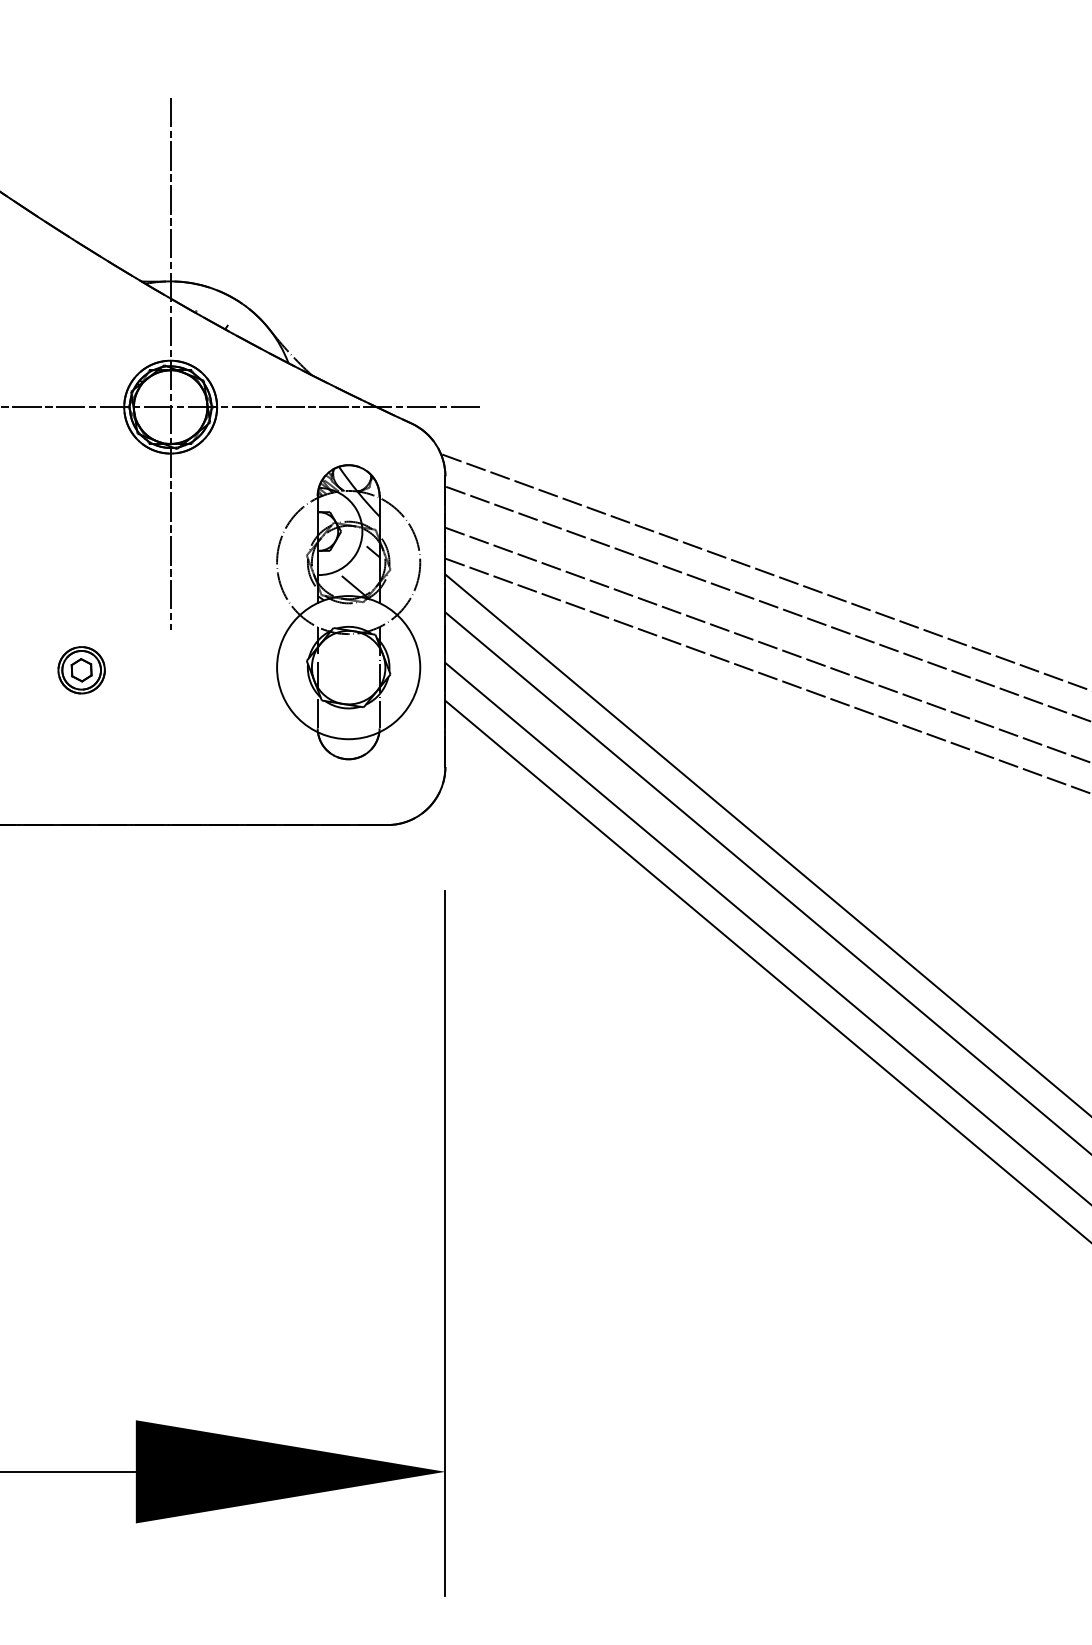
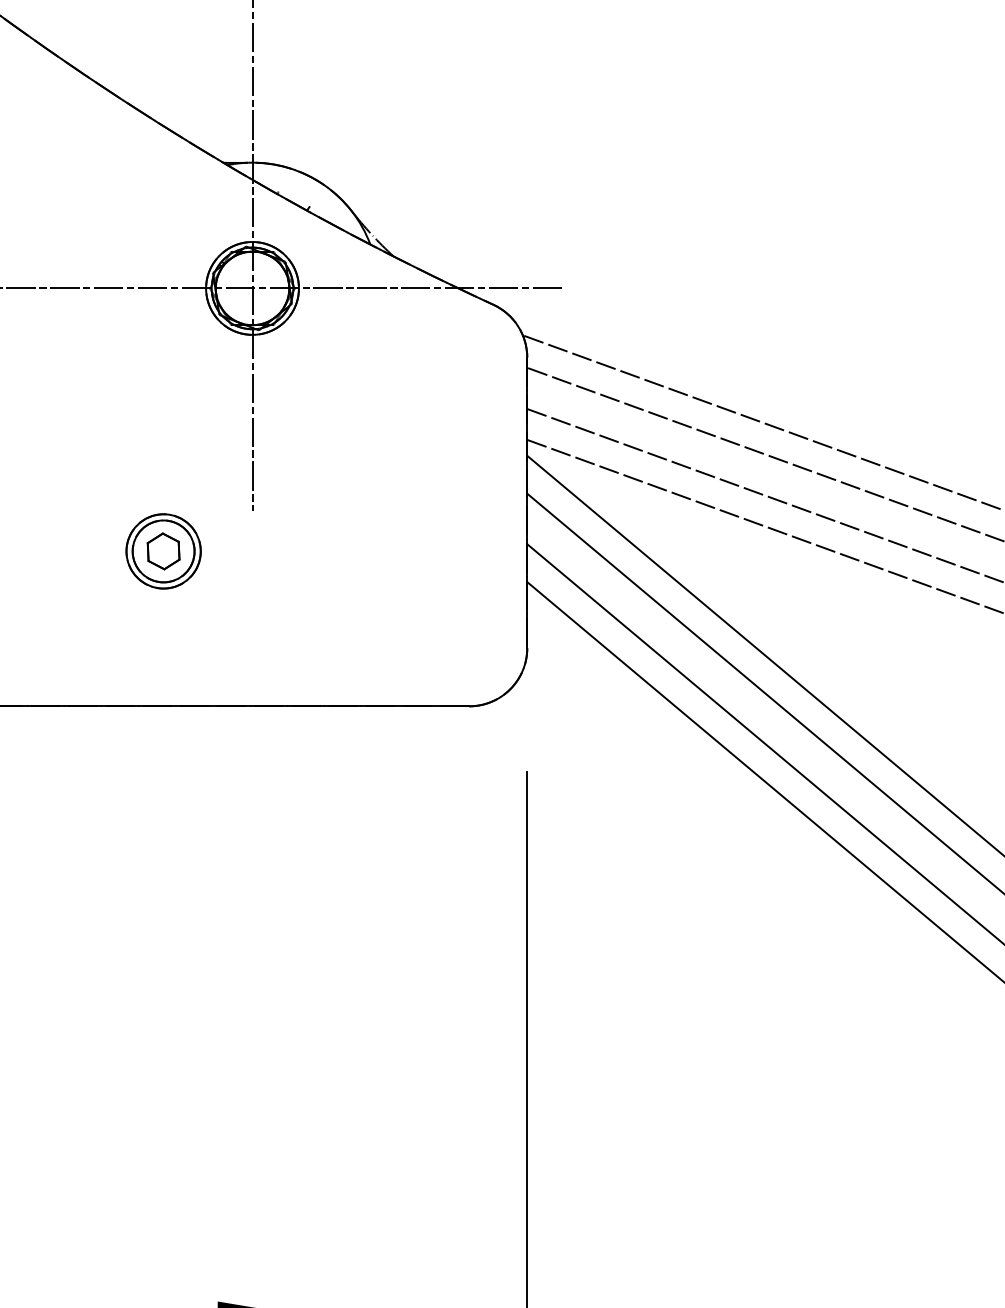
part: (348, 612) -> (430, 493), removed
part: (81, 670) -> (163, 551), size x1.6

